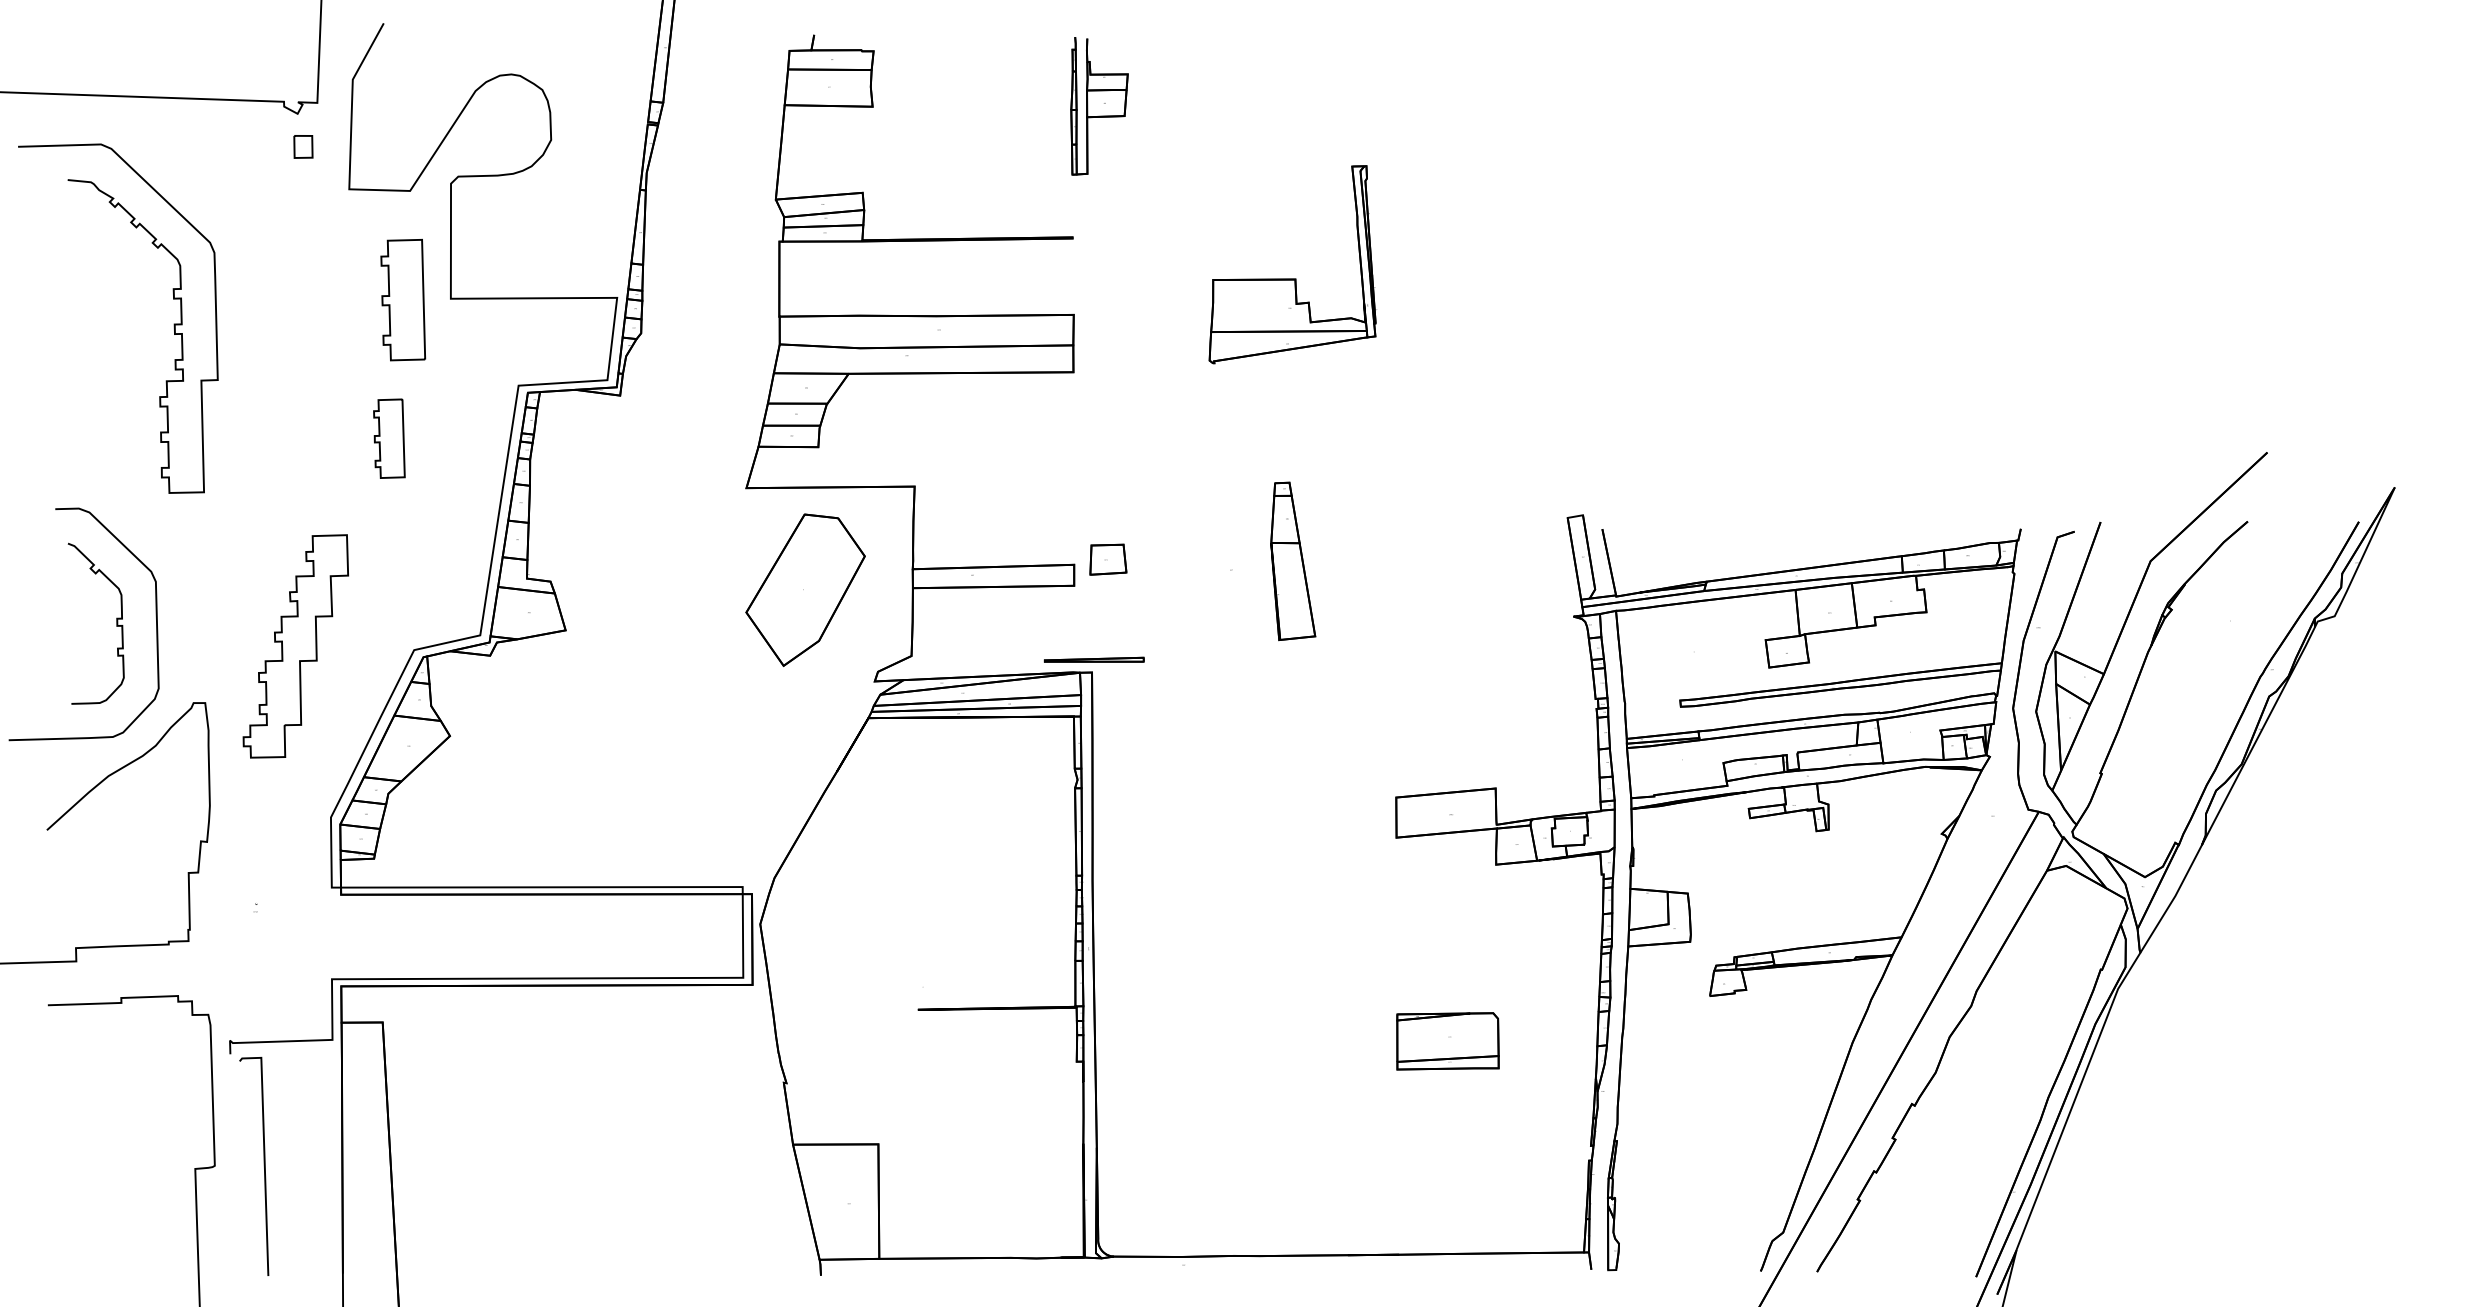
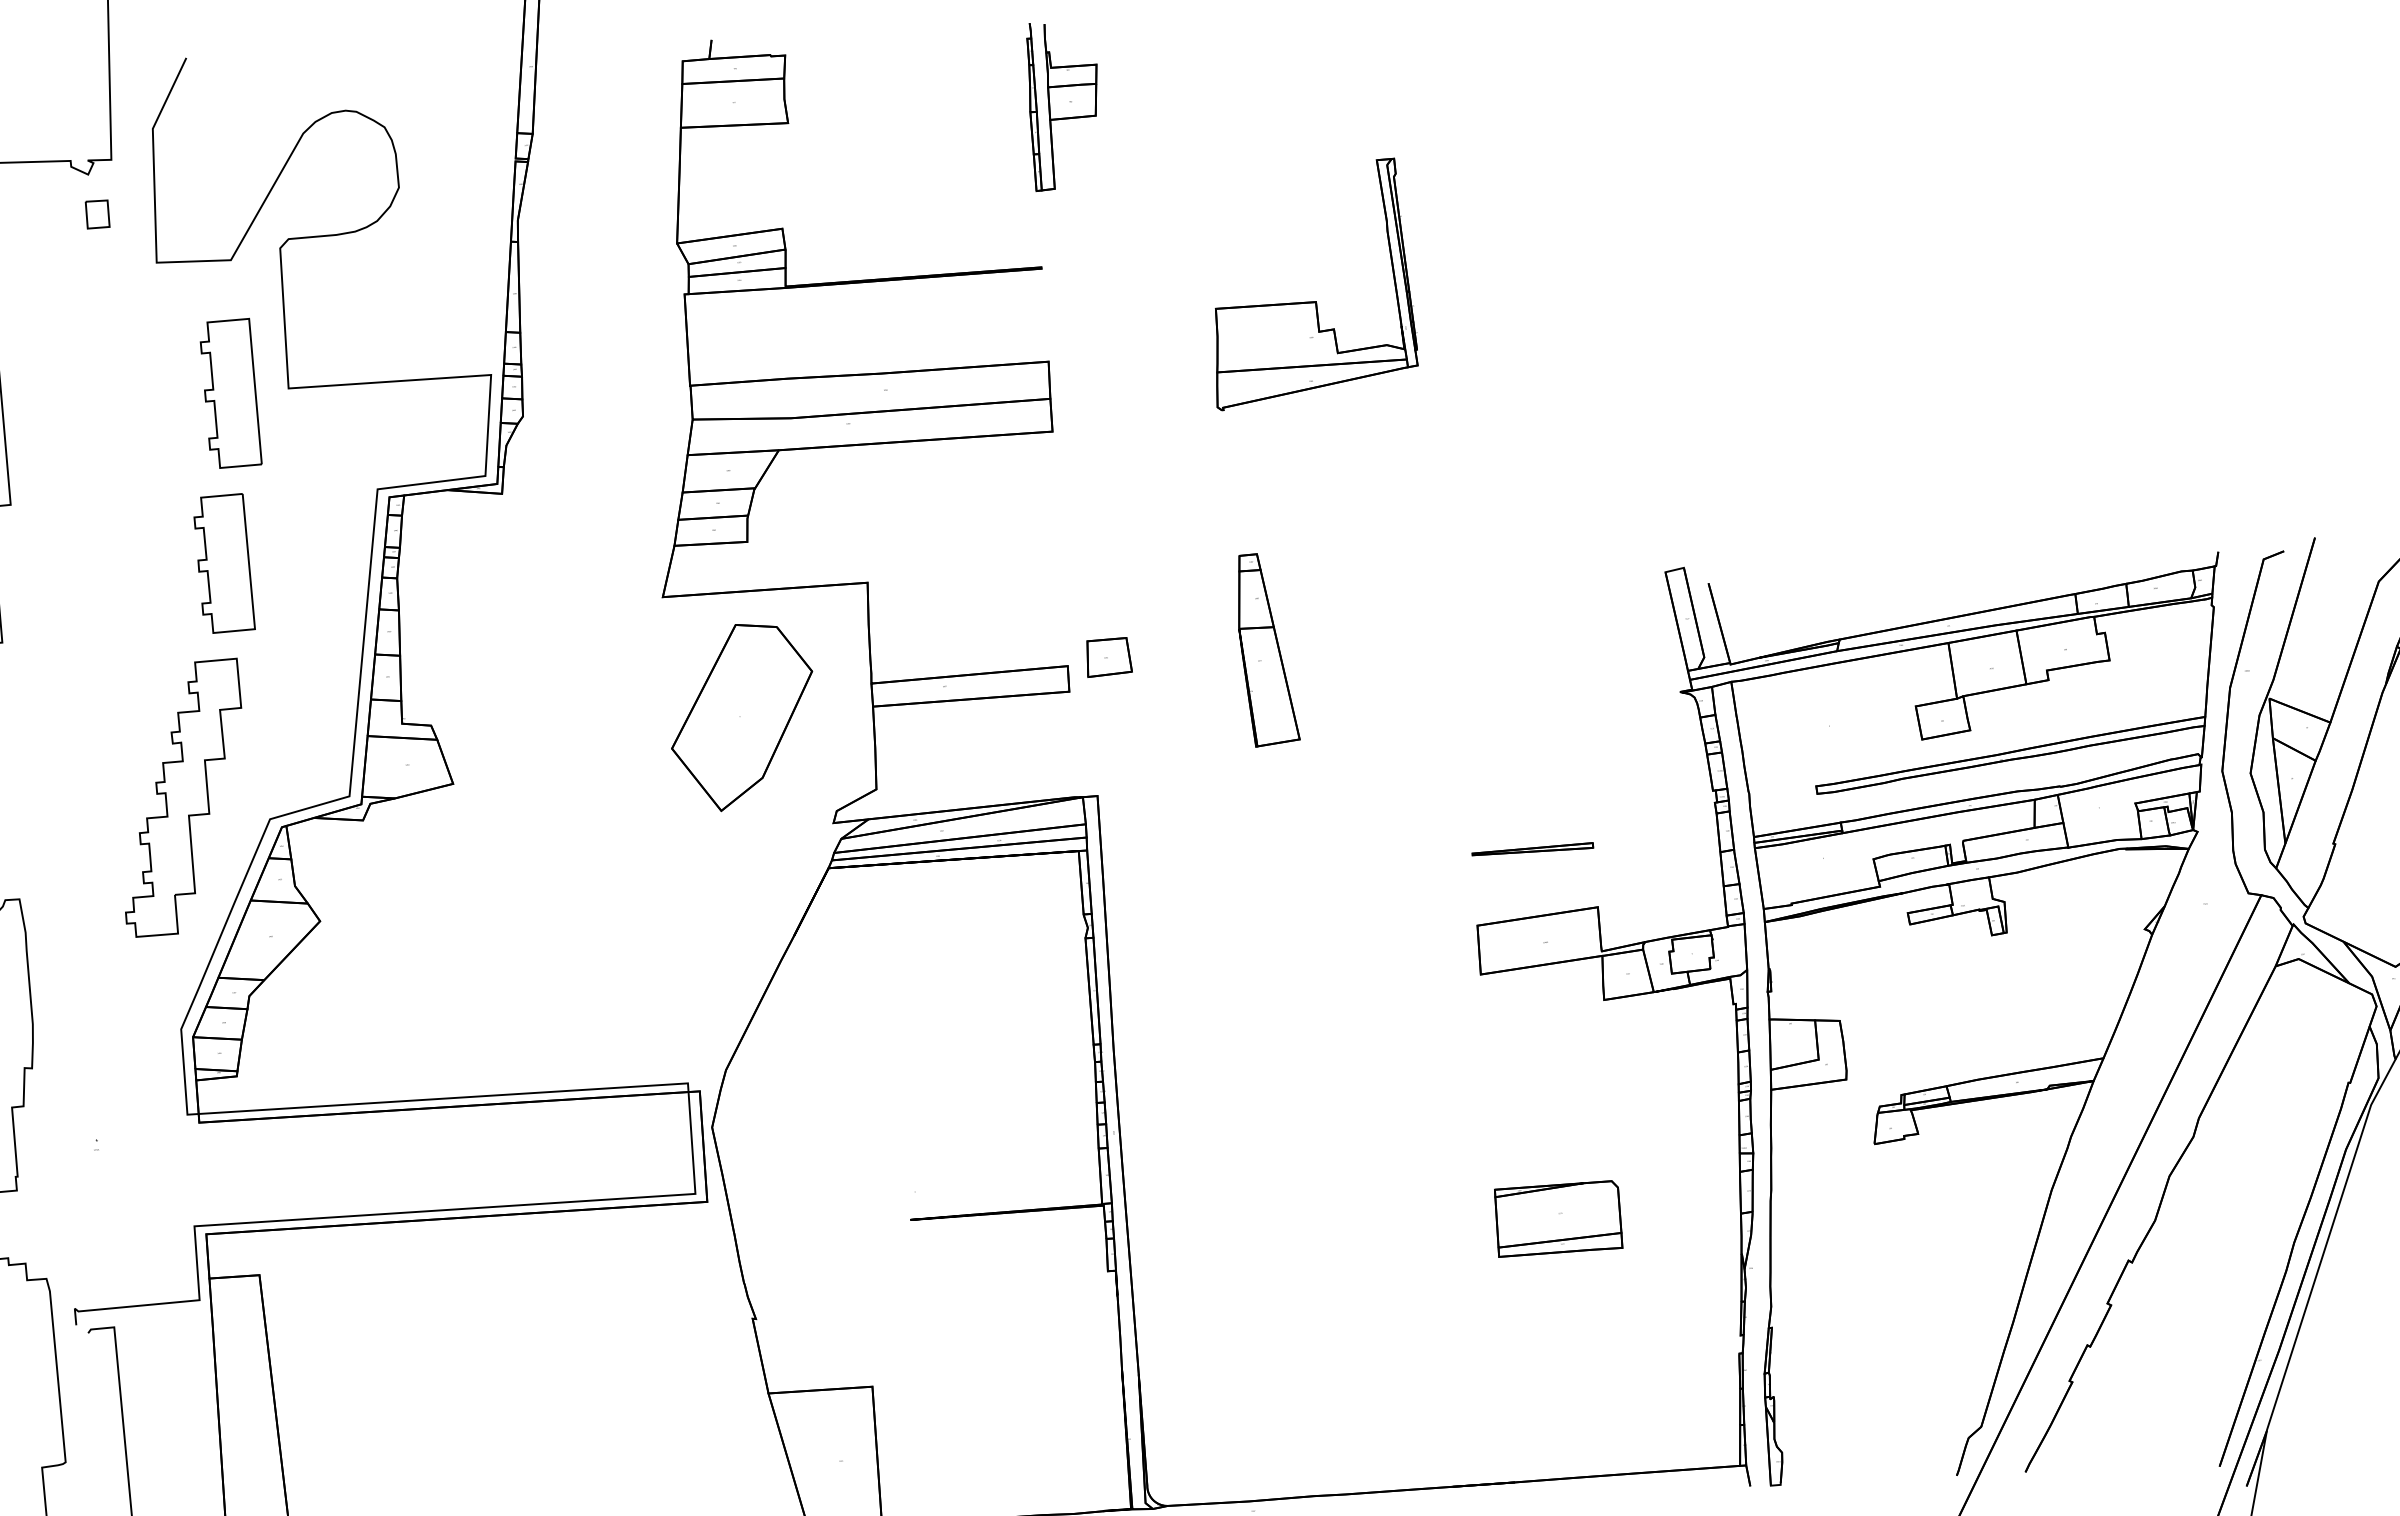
part: (389, 438) -> (224, 563), size x1.43
part: (1293, 561) -> (1267, 649), moved
part: (295, 646) -> (182, 798), moved
part: (1093, 659) -> (1531, 848), moved

